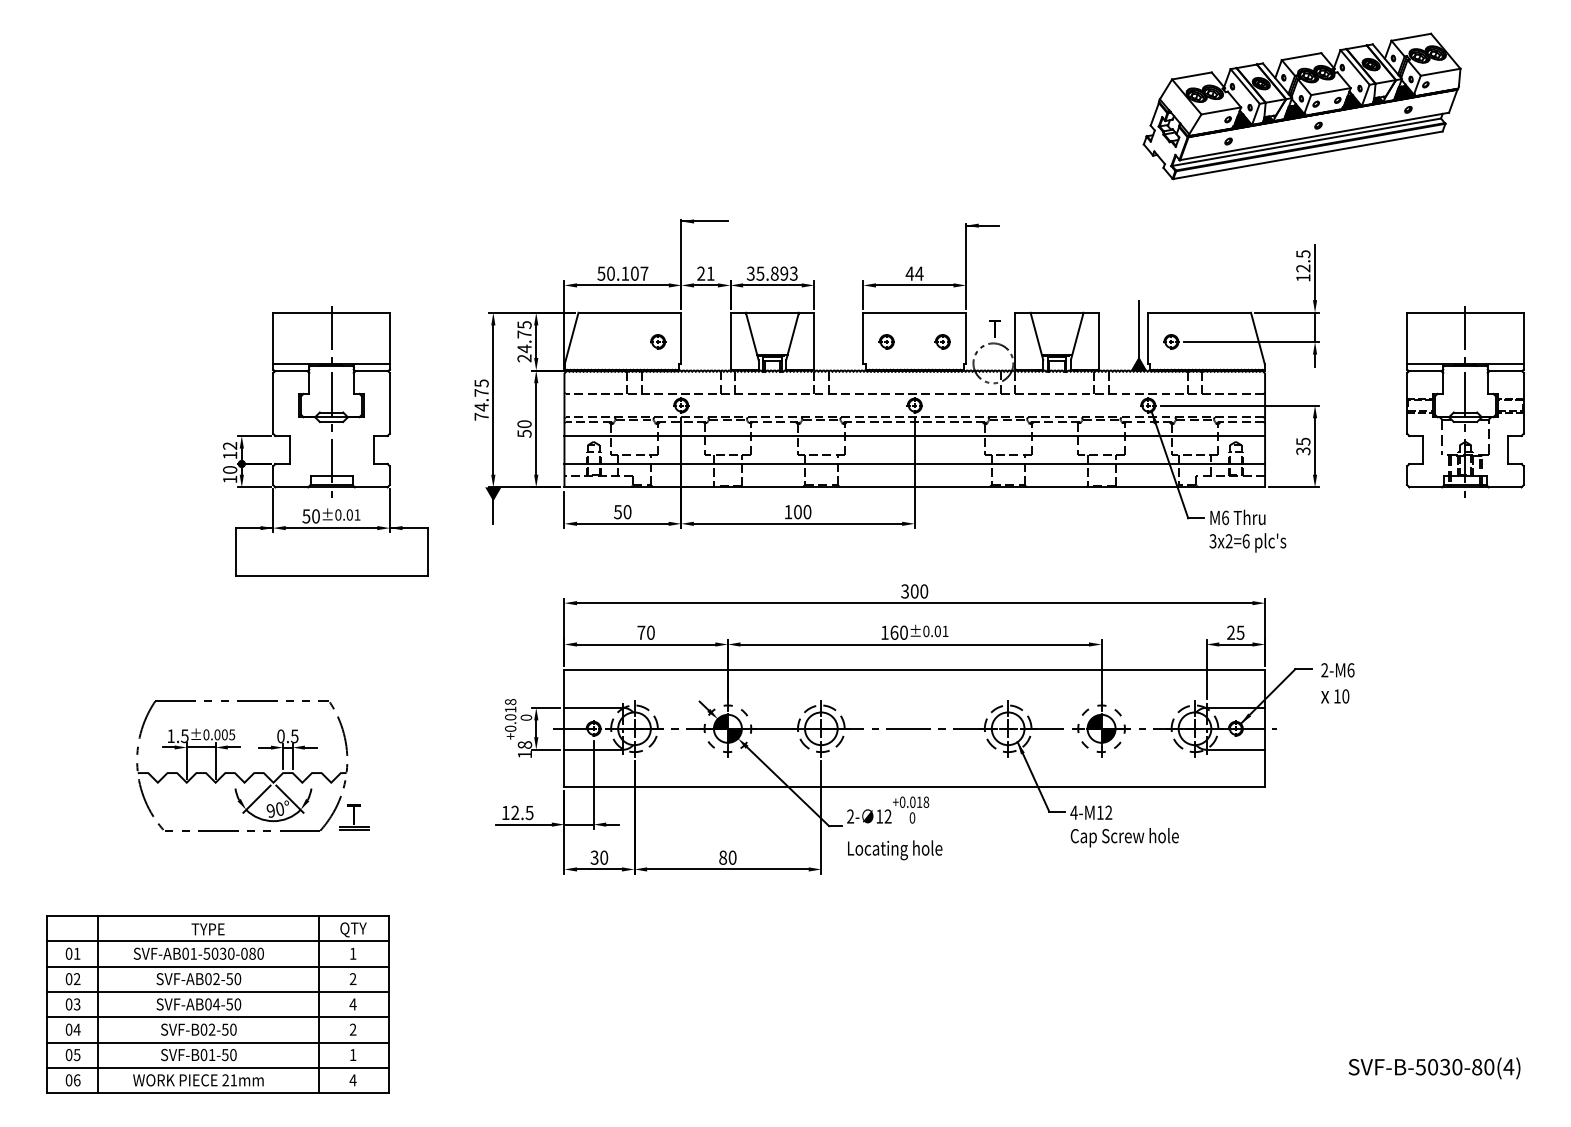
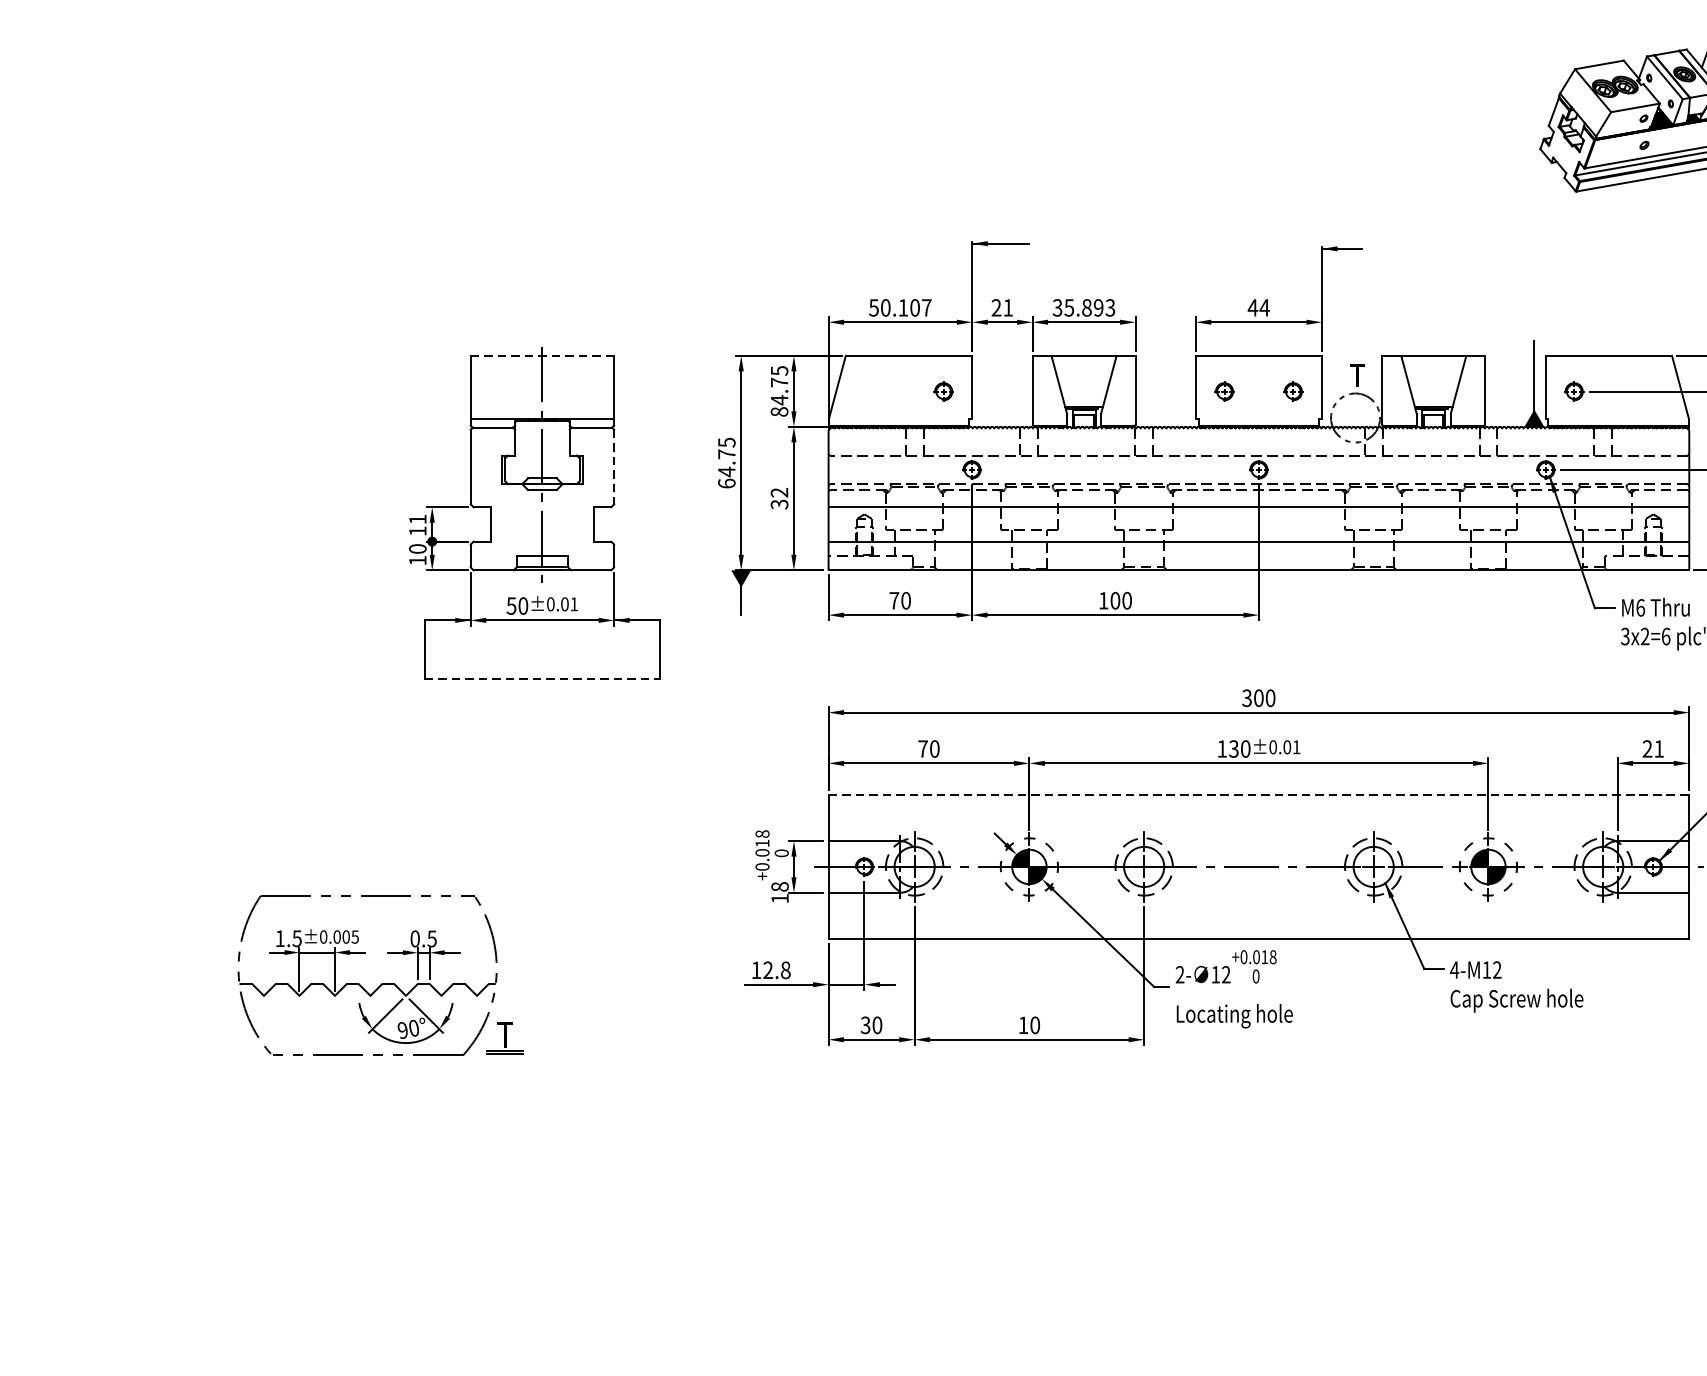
line: (332, 312) -> (543, 355), solid -> dashed
text: (524, 358) -> (779, 412), 24.75 -> 84.75
line: (389, 403) -> (613, 467), solid -> dashed
text: (481, 416) -> (726, 483), 74.75 -> 64.75
text: (524, 428) -> (779, 498), 50 -> 32
text: (230, 445) -> (418, 518), 12 -> 11
text: (617, 512) -> (893, 601), 50 -> 70
line: (331, 575) -> (542, 678), solid -> dashed
text: (894, 632) -> (1234, 748), 160 -> 130
text: (1240, 632) -> (1659, 748), 25 -> 21
line: (915, 670) -> (1259, 795), solid -> dashed
part: (253, 772) -> (381, 983), moved
text: (529, 812) -> (785, 969), 12.5 -> 12.8
text: (723, 857) -> (1023, 1025), 80 -> 10
part: (217, 1004) -> (402, 1205), removed

